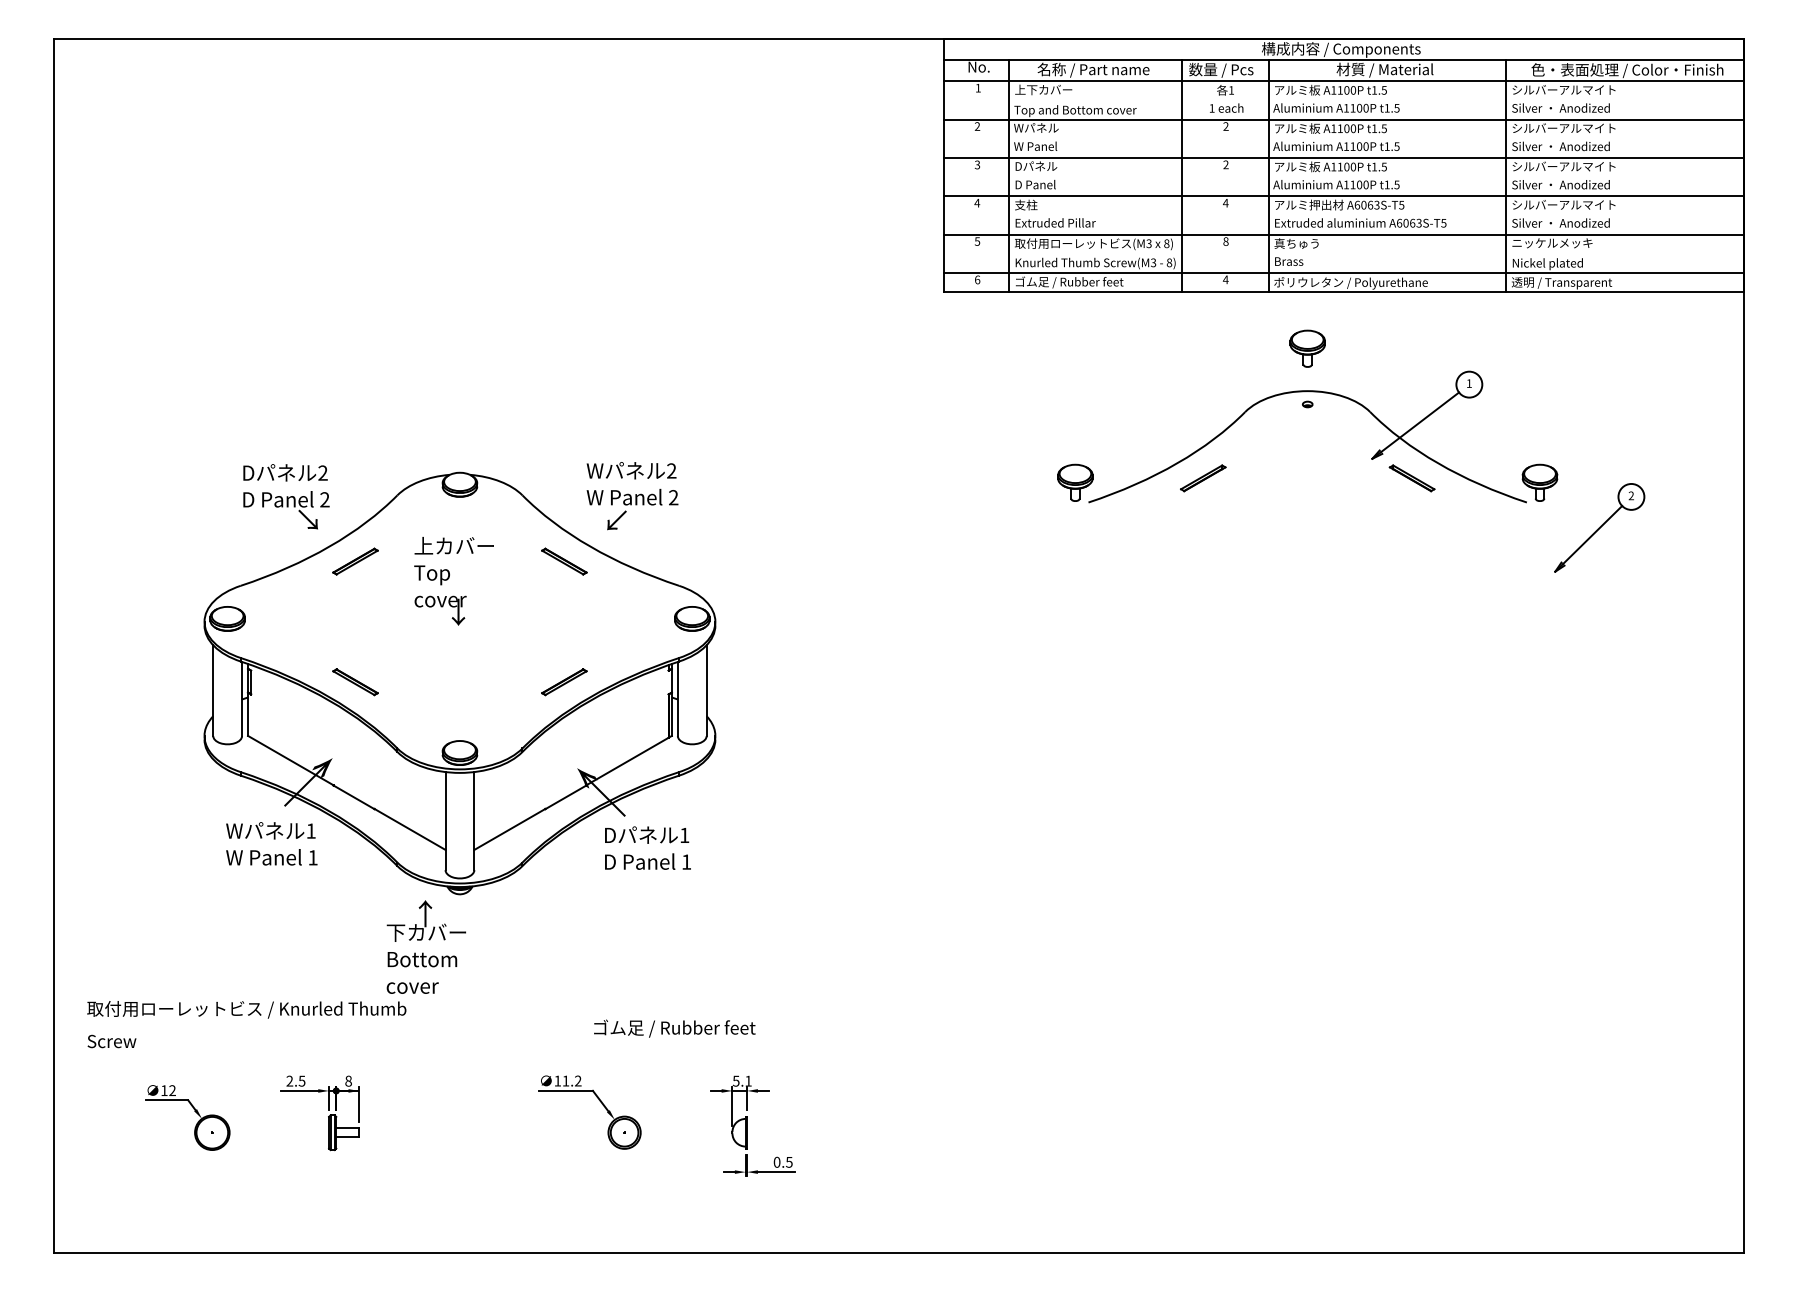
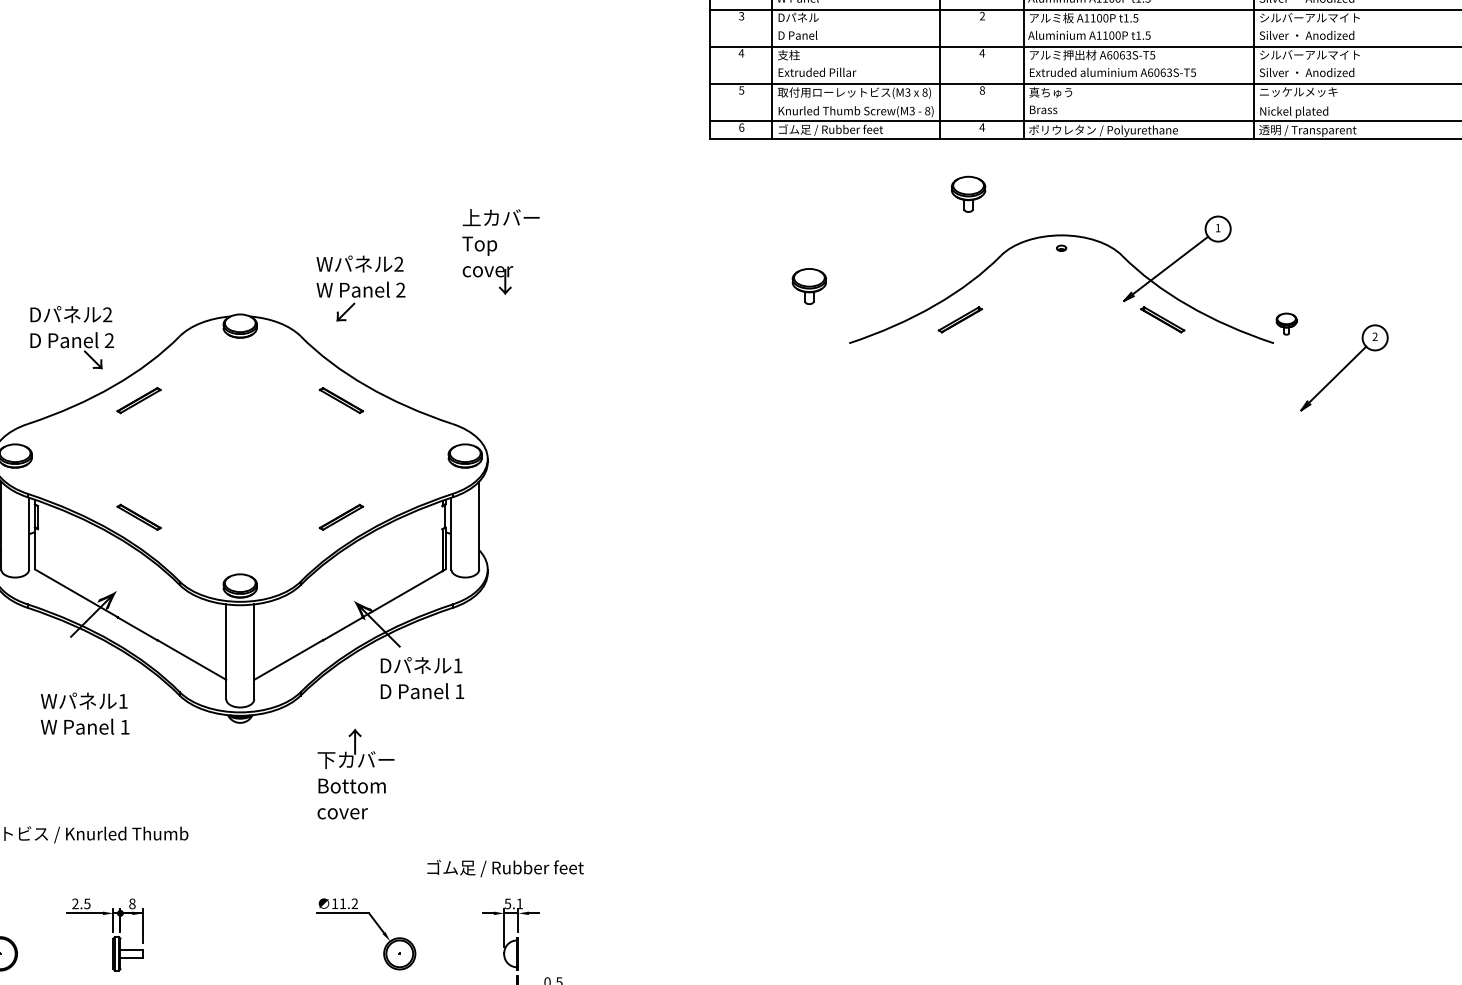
part: (1307, 348) -> (968, 194), moved
part: (1075, 482) -> (809, 286), moved
part: (1539, 482) -> (1286, 323), size x0.6
text: (632, 496) -> (360, 289), moved
text: (453, 581) -> (500, 252), moved
text: (271, 843) -> (84, 713), moved
text: (425, 946) -> (355, 773), moved
text: (674, 1028) -> (505, 868), moved

